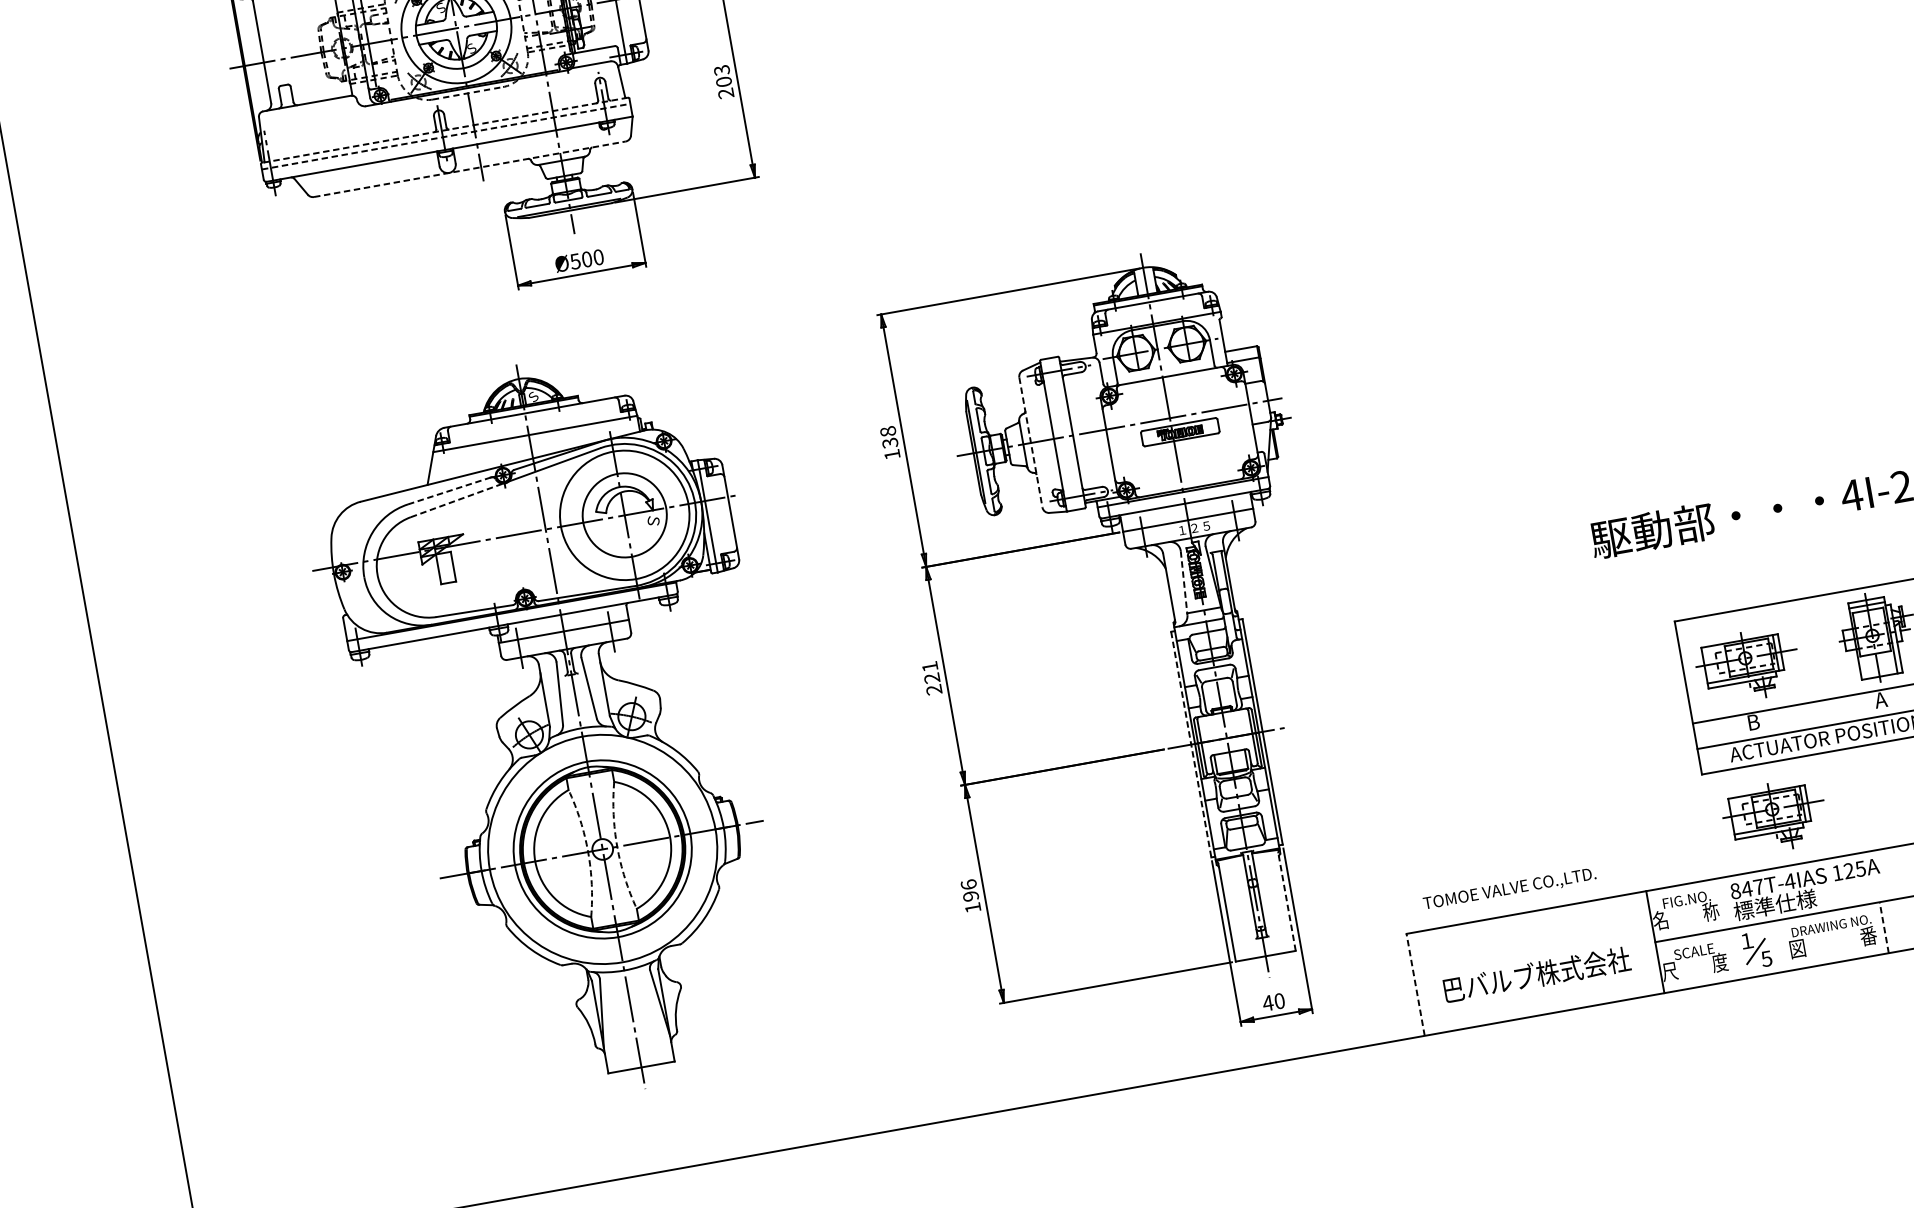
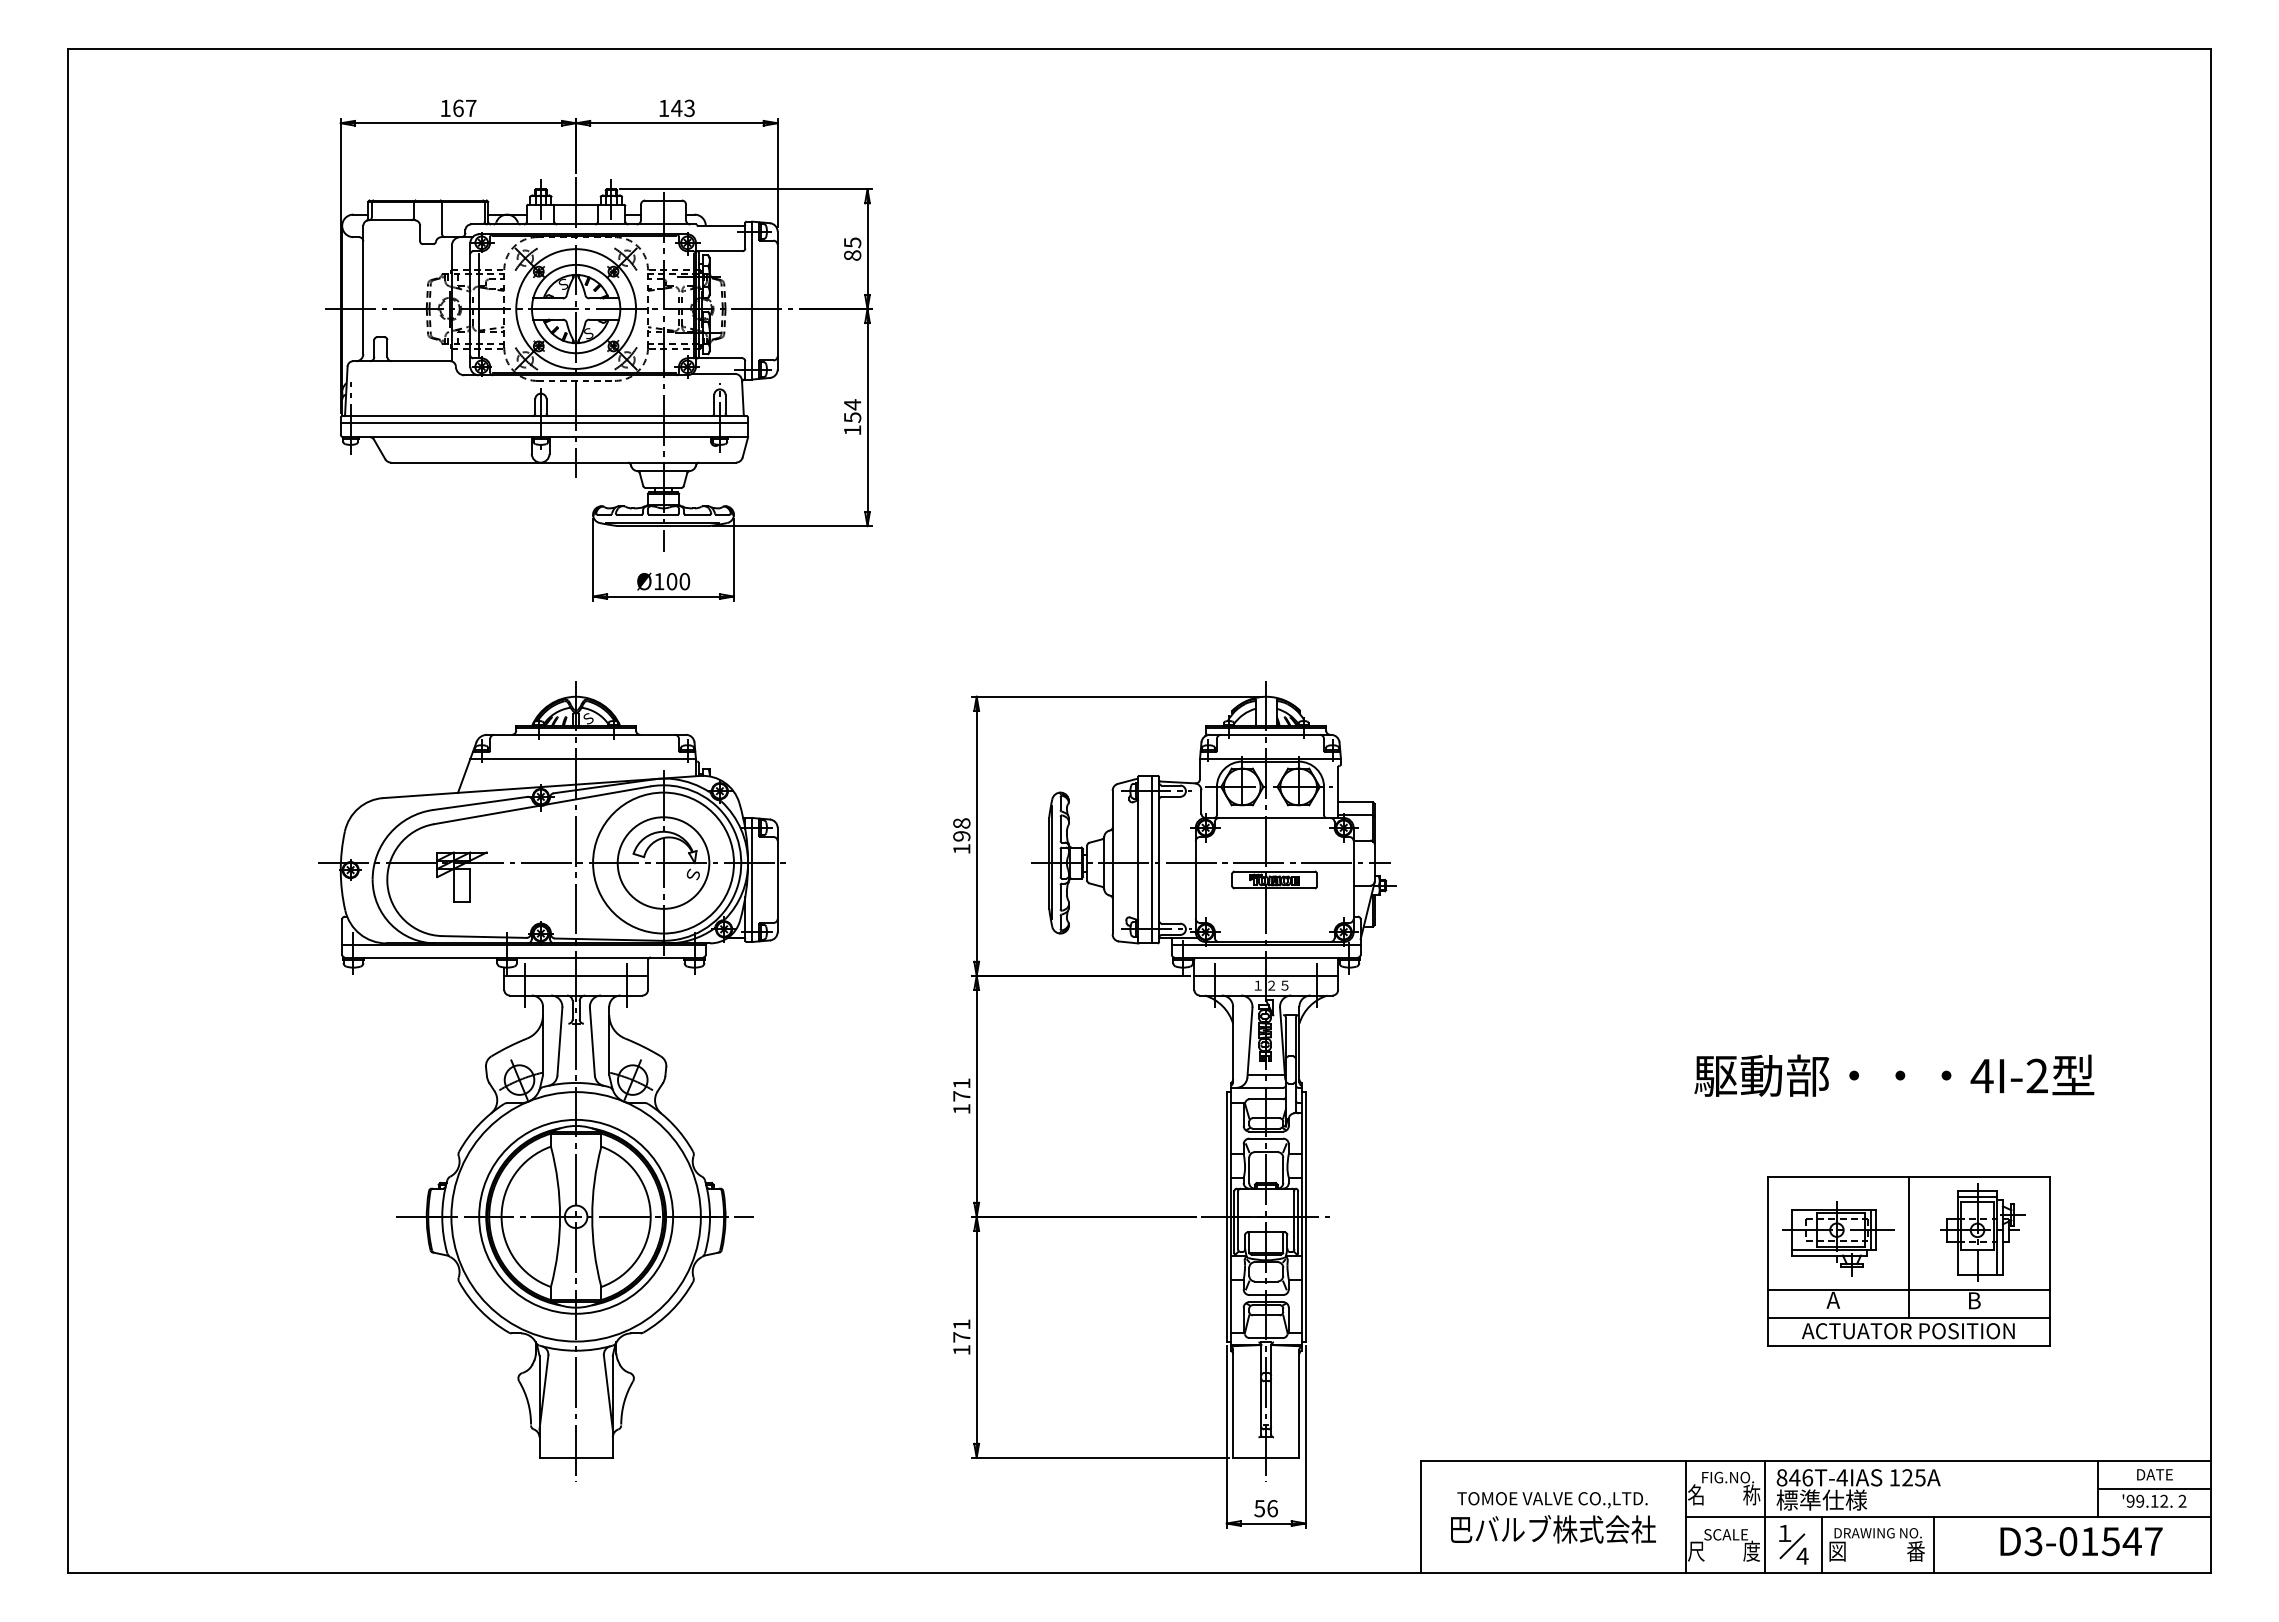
text: (723, 81) -> (852, 417), 203 -> 154
line: (444, 130) -> (543, 416), dashed -> solid
line: (446, 136) -> (544, 423), dashed -> solid
line: (470, 168) -> (564, 462), dashed -> solid
text: (574, 261) -> (658, 581), Ø500 -> Ø100
line: (1066, 433) -> (1152, 859), added
line: (1030, 442) -> (1112, 862), dashed -> solid
text: (890, 443) -> (961, 836), 138 -> 198
line: (449, 490) -> (480, 803), dashed -> solid
line: (456, 499) -> (486, 814), dashed -> solid
line: (1183, 583) -> (1249, 1042), dashed -> solid
line: (1813, 662) -> (1909, 1247), added
text: (932, 683) -> (961, 1102), 221 -> 171
text: (1880, 699) -> (1973, 1300), A -> B
text: (1753, 721) -> (1833, 1299), B -> A
line: (1190, 744) -> (1226, 1216), dashed -> solid
part: (1774, 816) -> (1838, 1405), removed
arc: (617, 846) -> (592, 1216), dashed -> solid
arc: (588, 851) -> (560, 1216), dashed -> solid
text: (1758, 886) -> (1807, 1477), 847T-4IAS -> 846T-4IAS
text: (969, 890) -> (961, 1330), 196 -> 171
text: (1509, 890) -> (1552, 1500), moved
line: (1287, 901) -> (1299, 1403), dashed -> solid
line: (1884, 926) -> (1934, 1544), dashed -> solid
line: (1726, 928) -> (1765, 1516), added
line: (1782, 946) -> (1821, 1545), added
text: (1766, 958) -> (1802, 1555), 5 -> 4
line: (1415, 984) -> (1421, 1516), dashed -> solid
text: (1273, 1002) -> (1265, 1508), 40 -> 56

